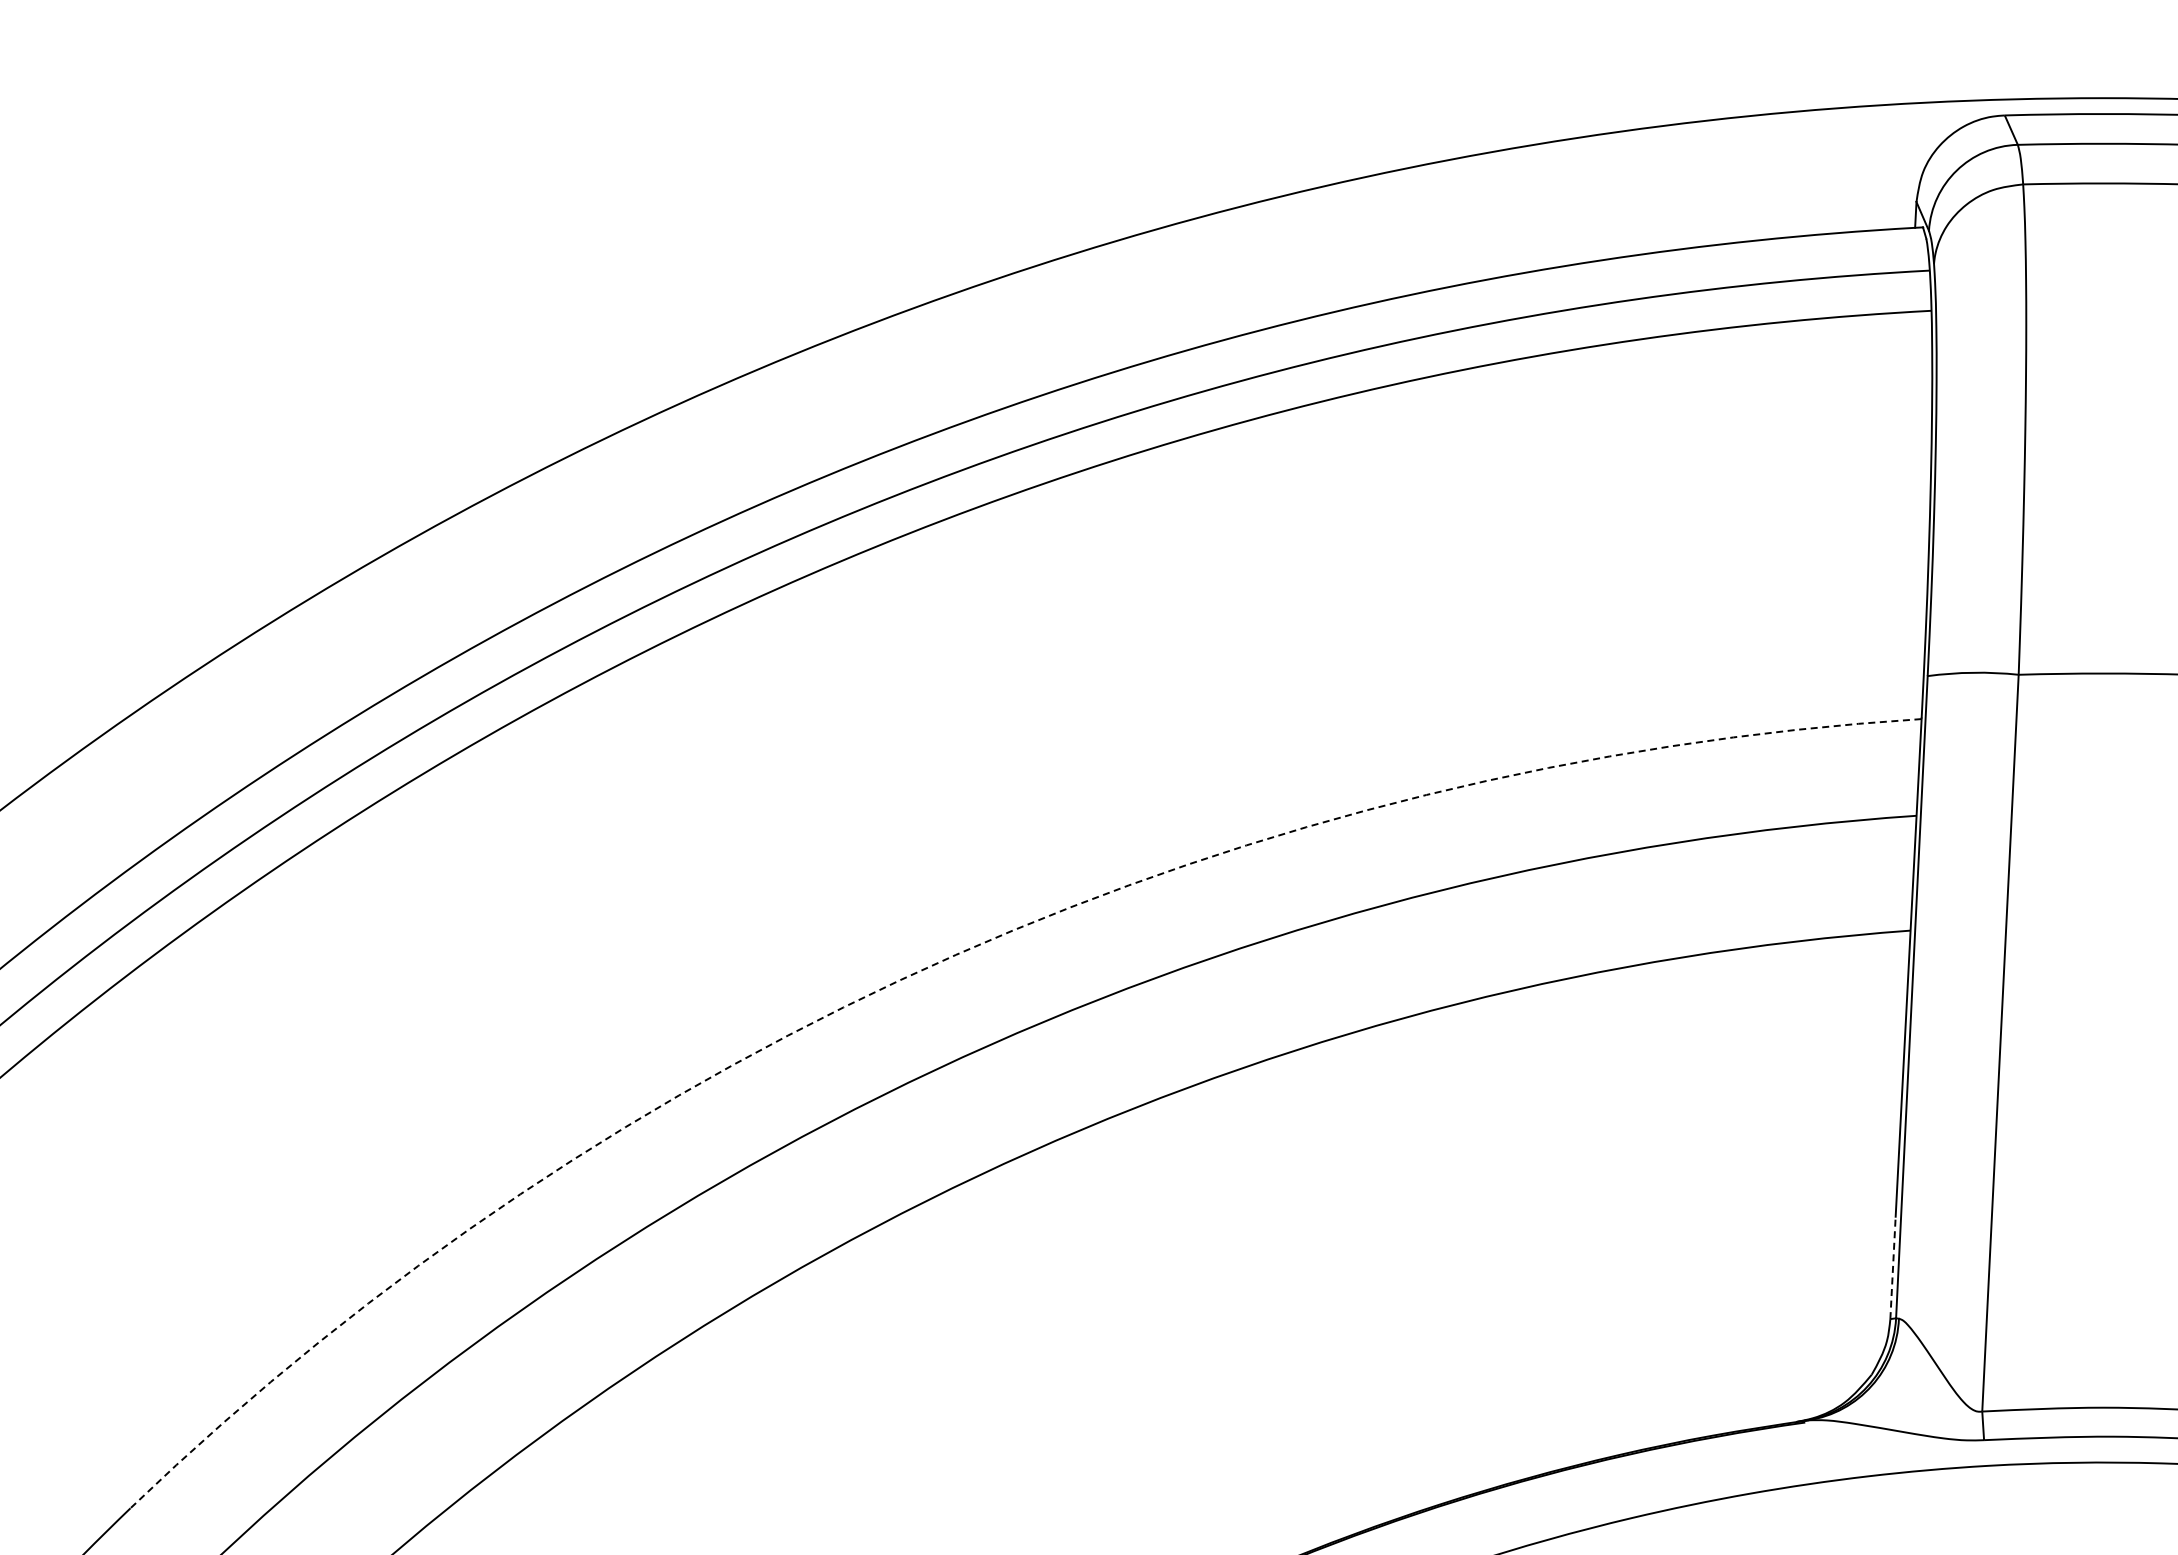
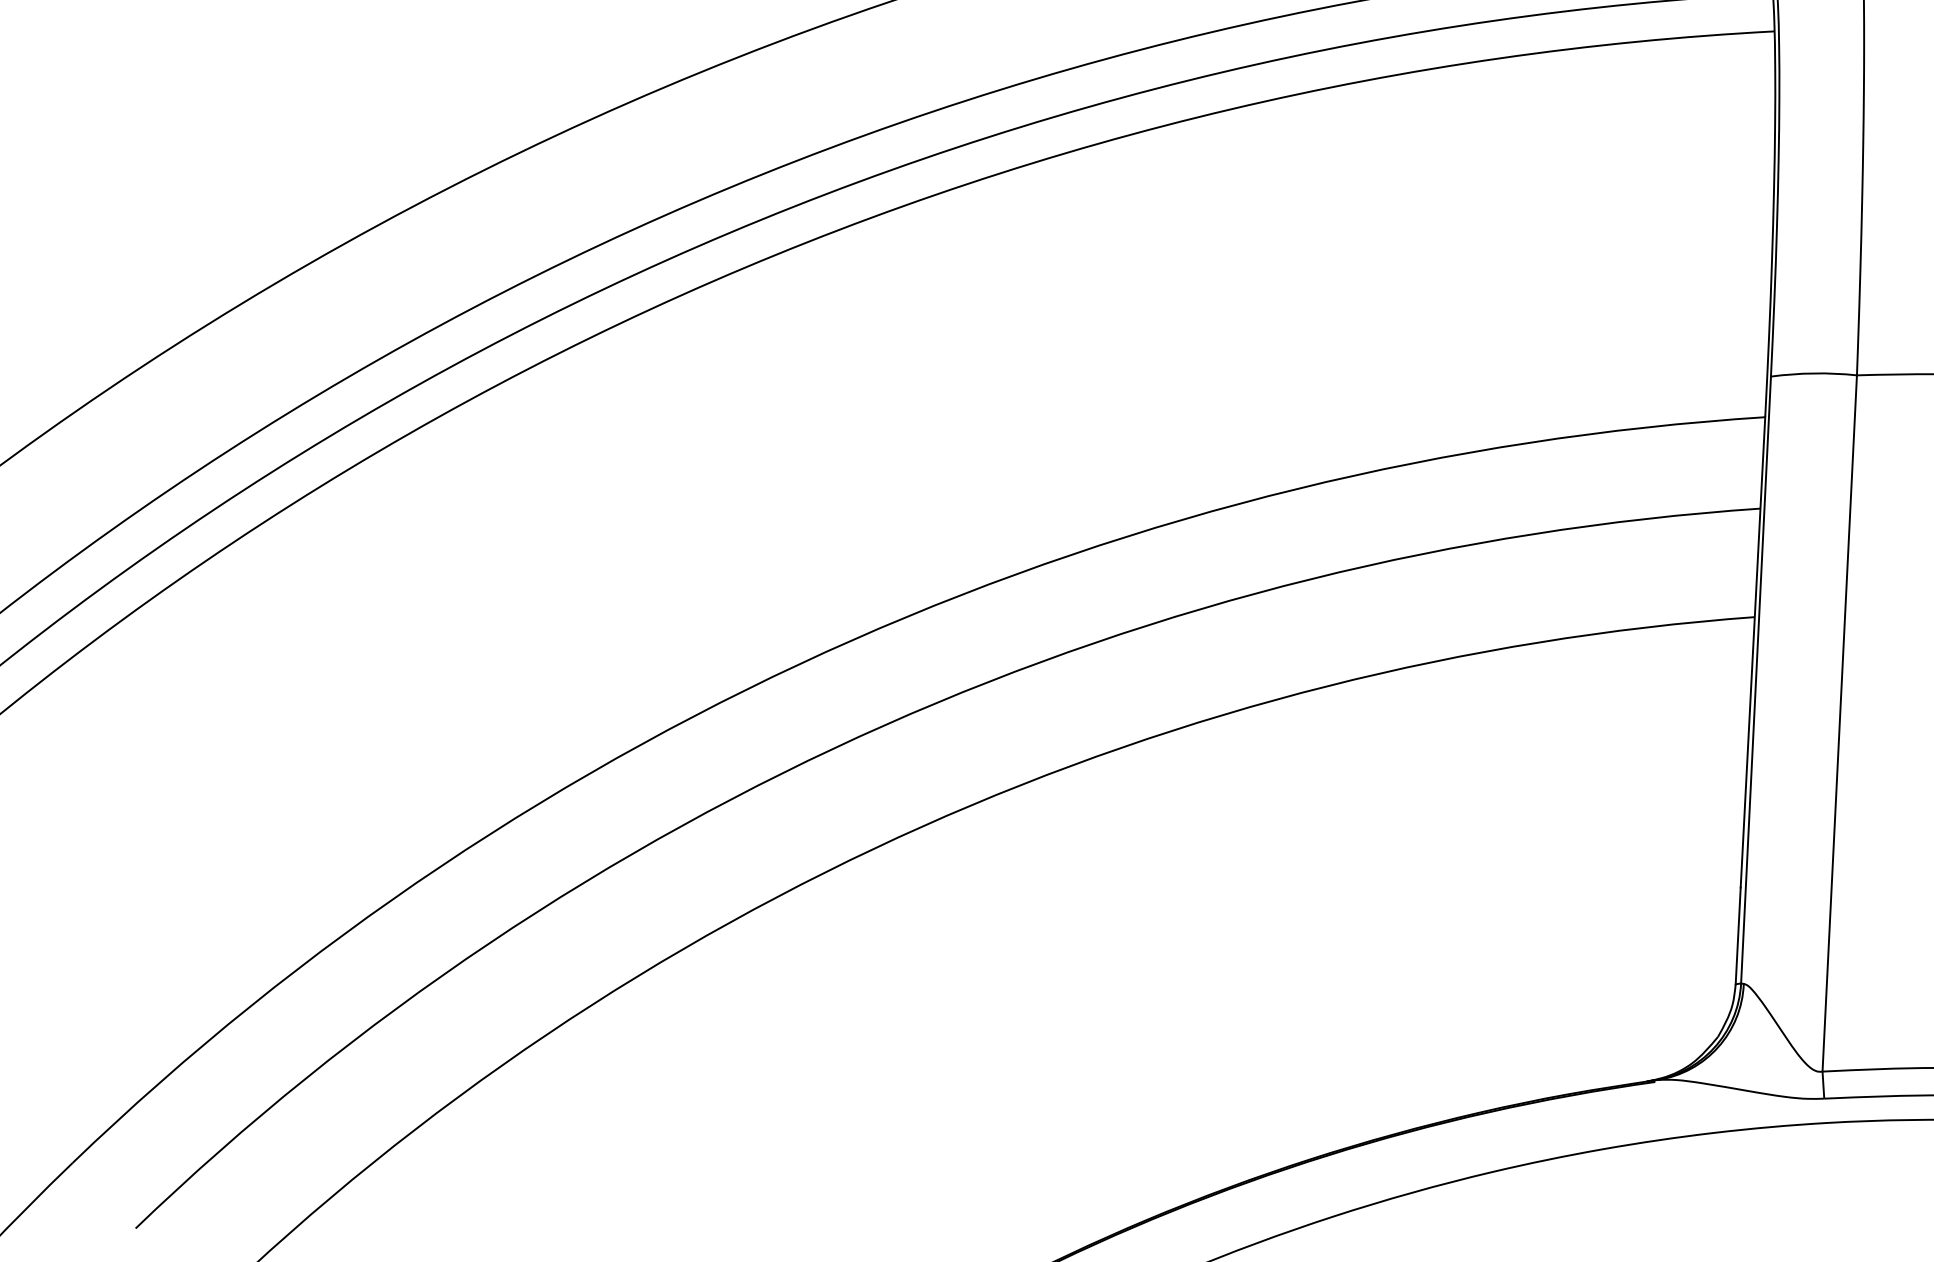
arc: (956, 954) -> (853, 639), dashed -> solid
line: (1893, 1267) -> (1738, 935), dashed -> solid

